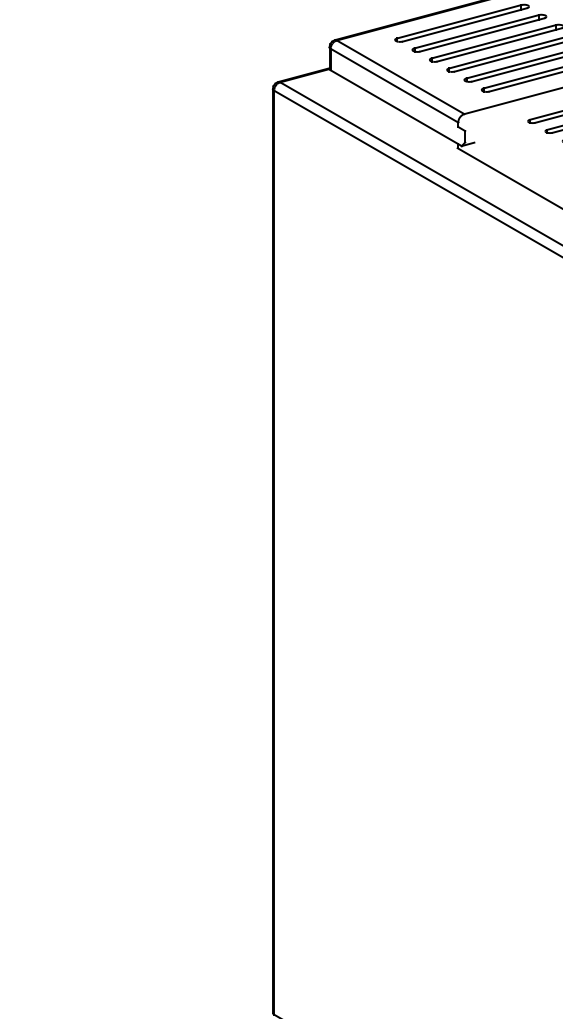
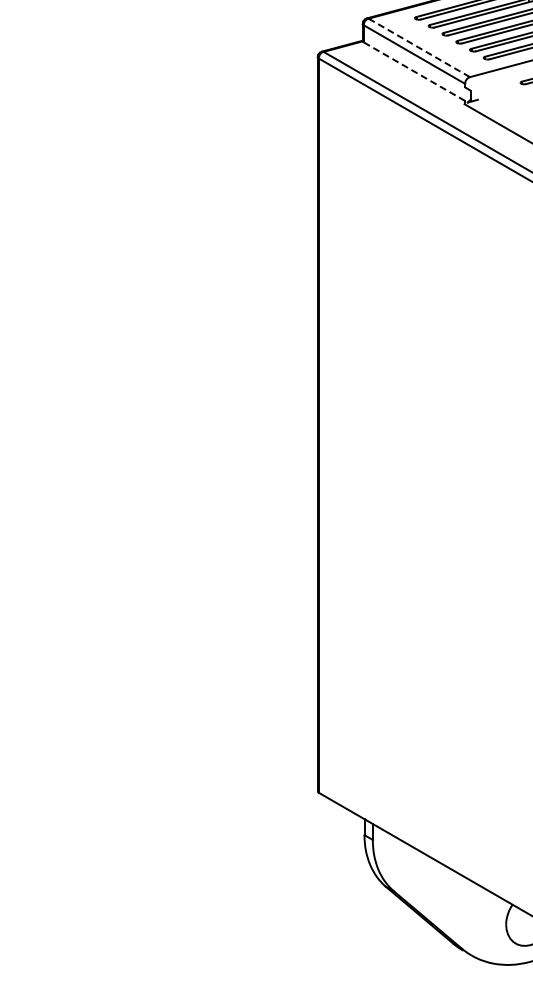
line: (399, 76) -> (418, 47), solid -> dashed
line: (397, 108) -> (416, 72), solid -> dashed

